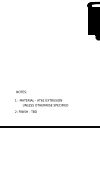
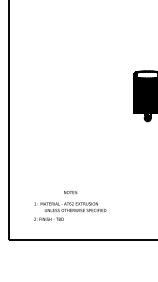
text: (21, 91) -> (70, 192), moved

